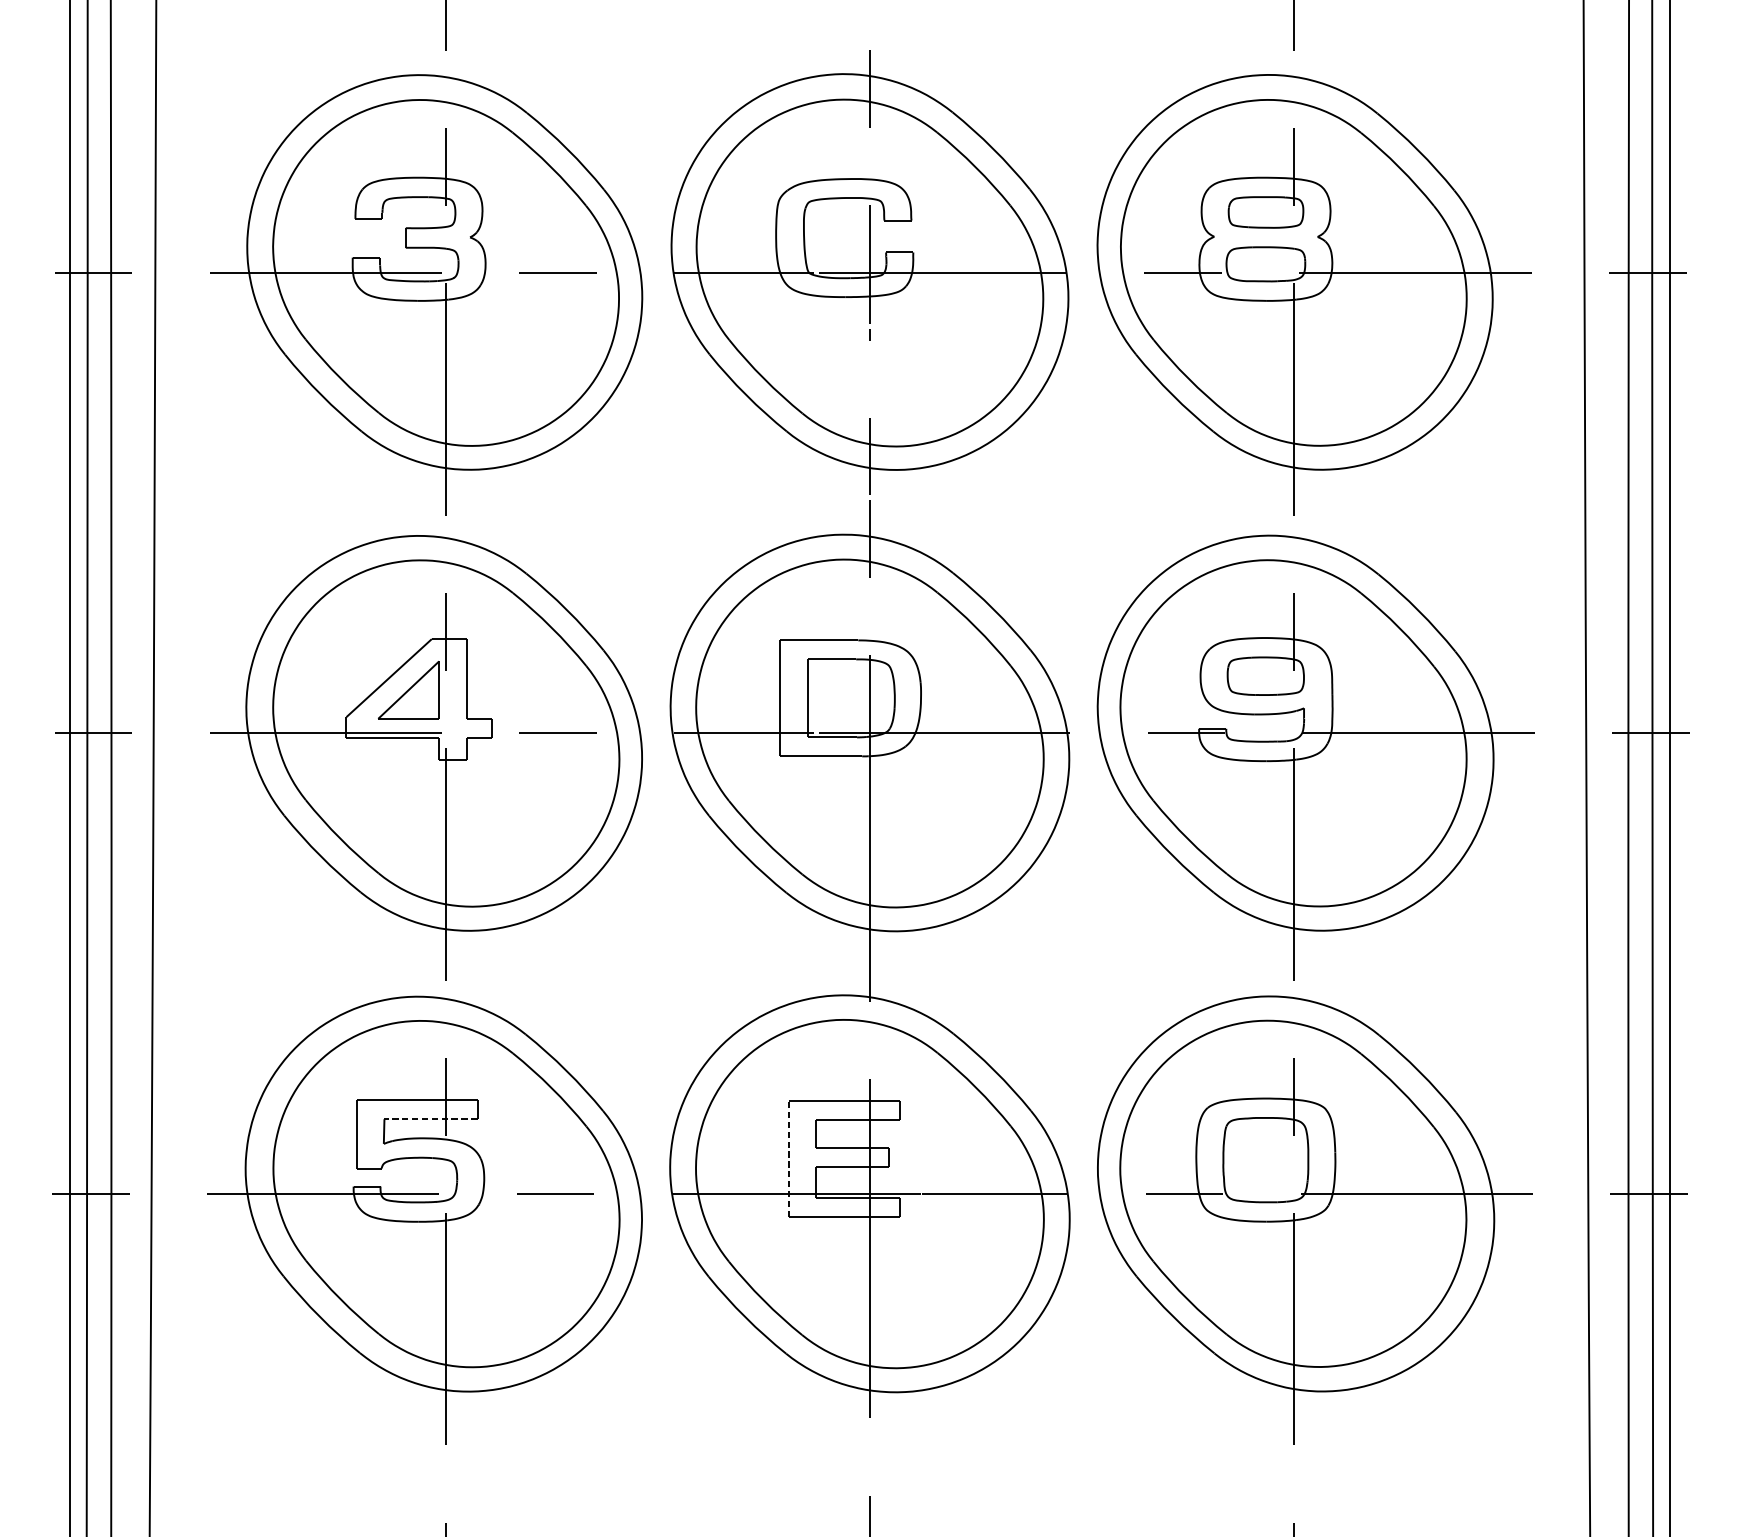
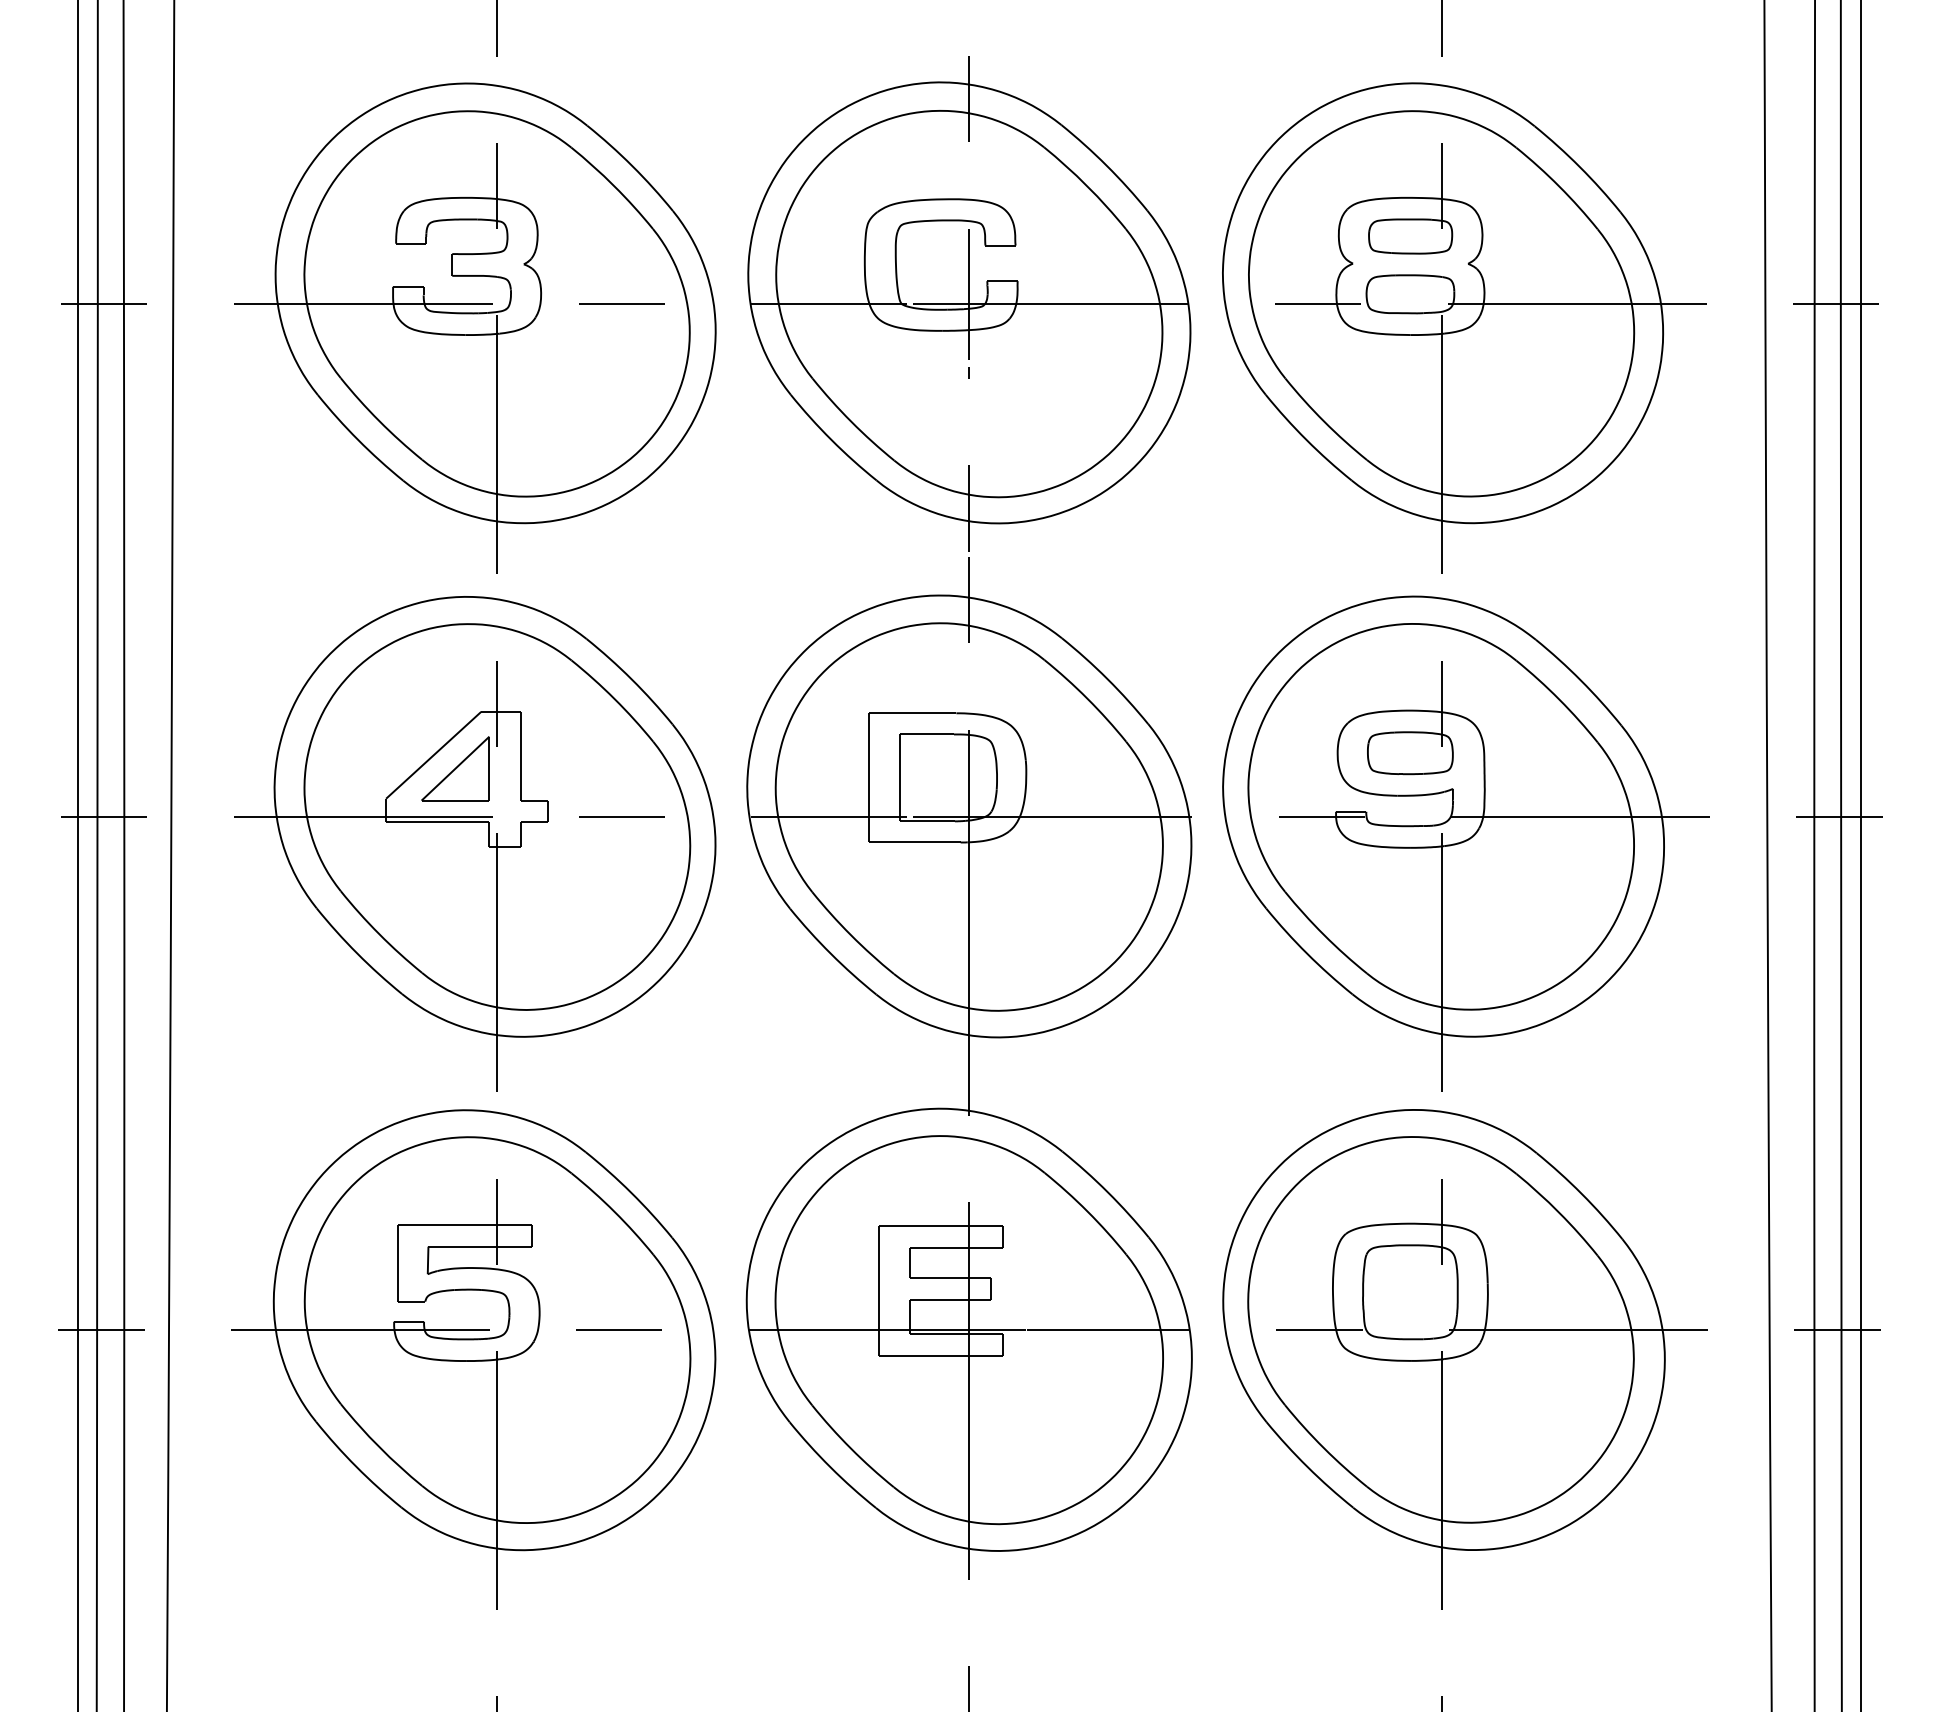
line: (431, 1119) -> (480, 1246), dashed -> solid
line: (789, 1158) -> (879, 1290), dashed -> solid

